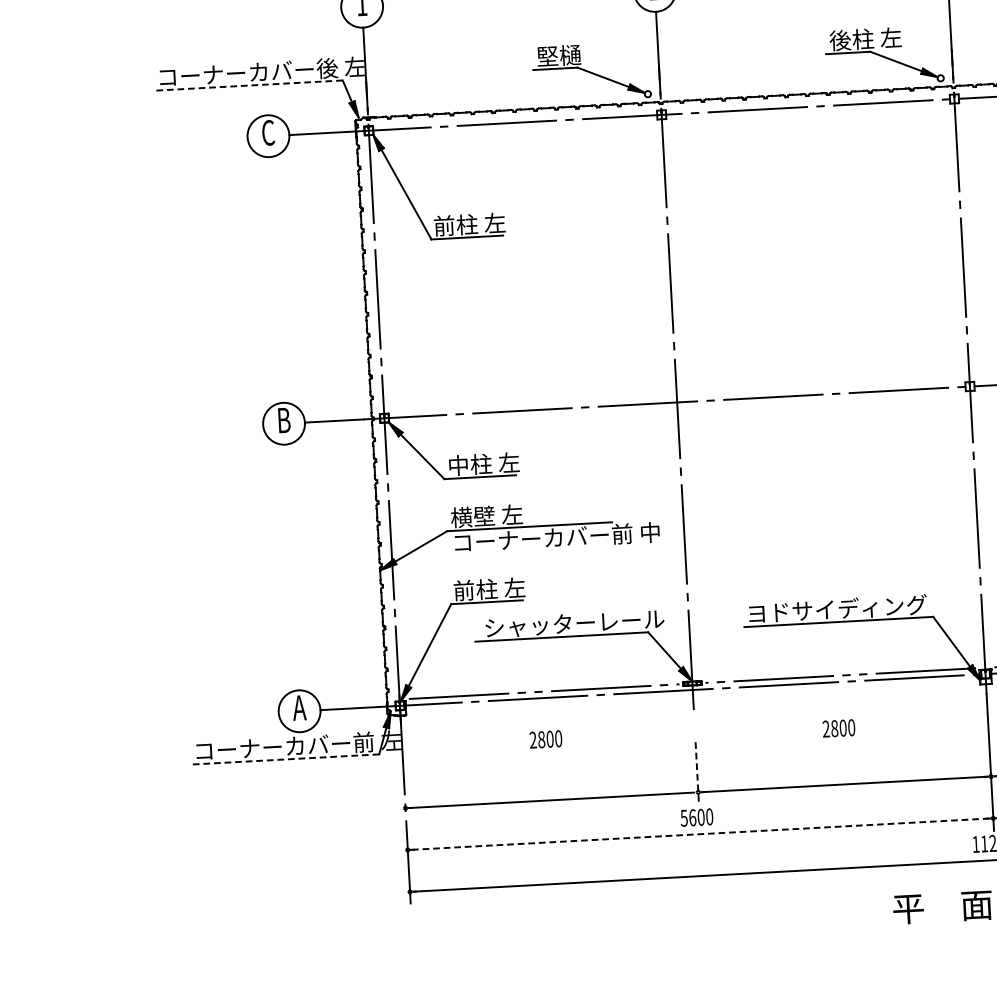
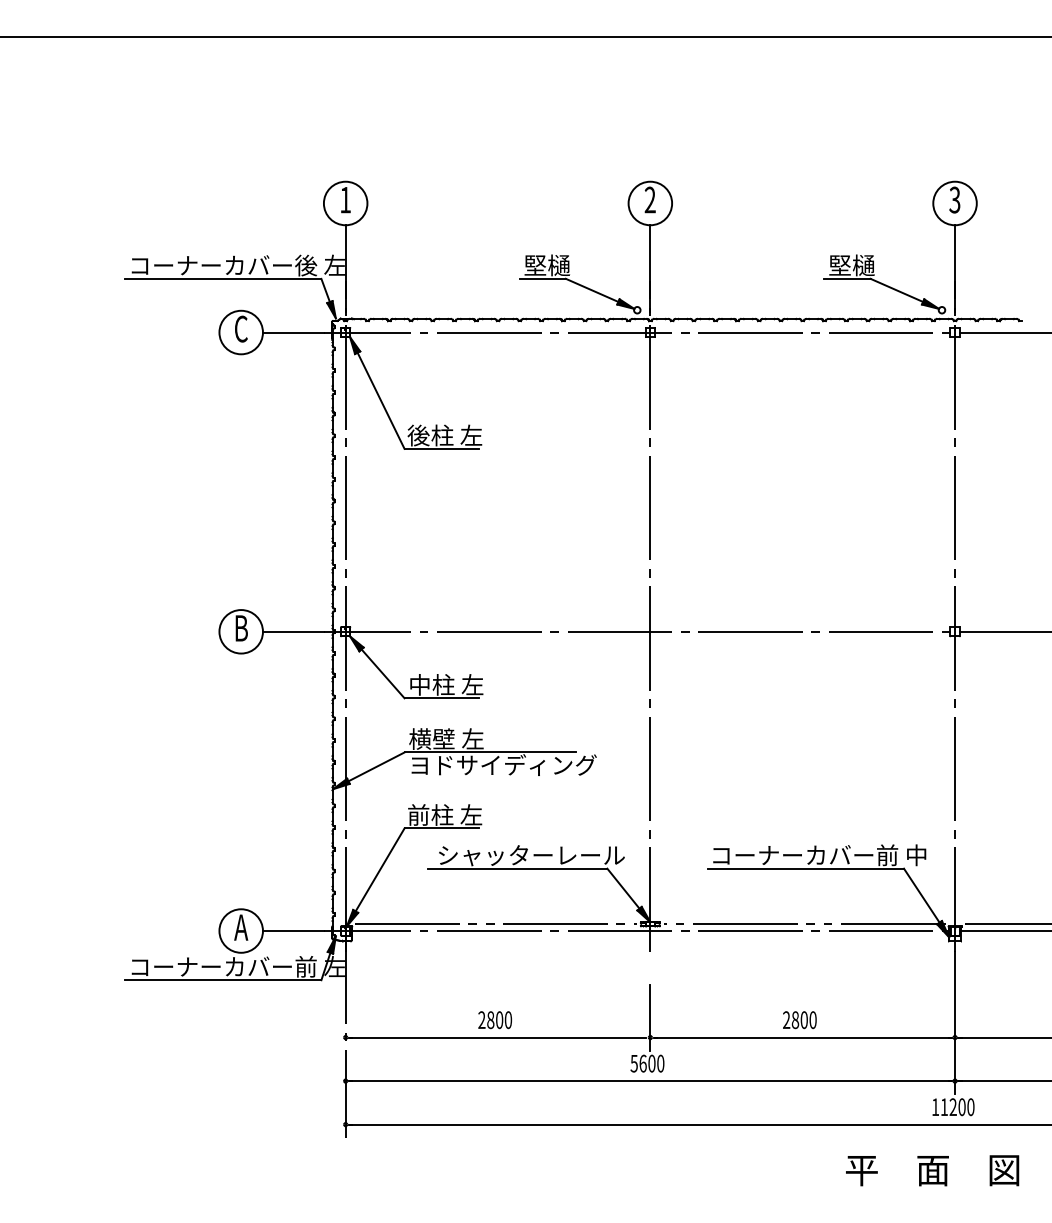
text: (865, 39) -> (866, 265), 後柱 左 -> 堅樋
line: (247, 85) -> (222, 278), dashed -> solid
text: (444, 225) -> (418, 435), 前柱 左 -> 後柱 左
text: (556, 537) -> (517, 765), コーナーカバー前 中 -> ヨドサイディング
text: (851, 608) -> (819, 855), ヨドサイディング -> コーナーカバー前 中
text: (838, 728) -> (799, 1020), moved
text: (545, 739) -> (494, 1020), moved
line: (284, 759) -> (222, 980), dashed -> solid
line: (697, 773) -> (650, 1017), dashed -> solid
line: (700, 834) -> (650, 1081), dashed -> solid

